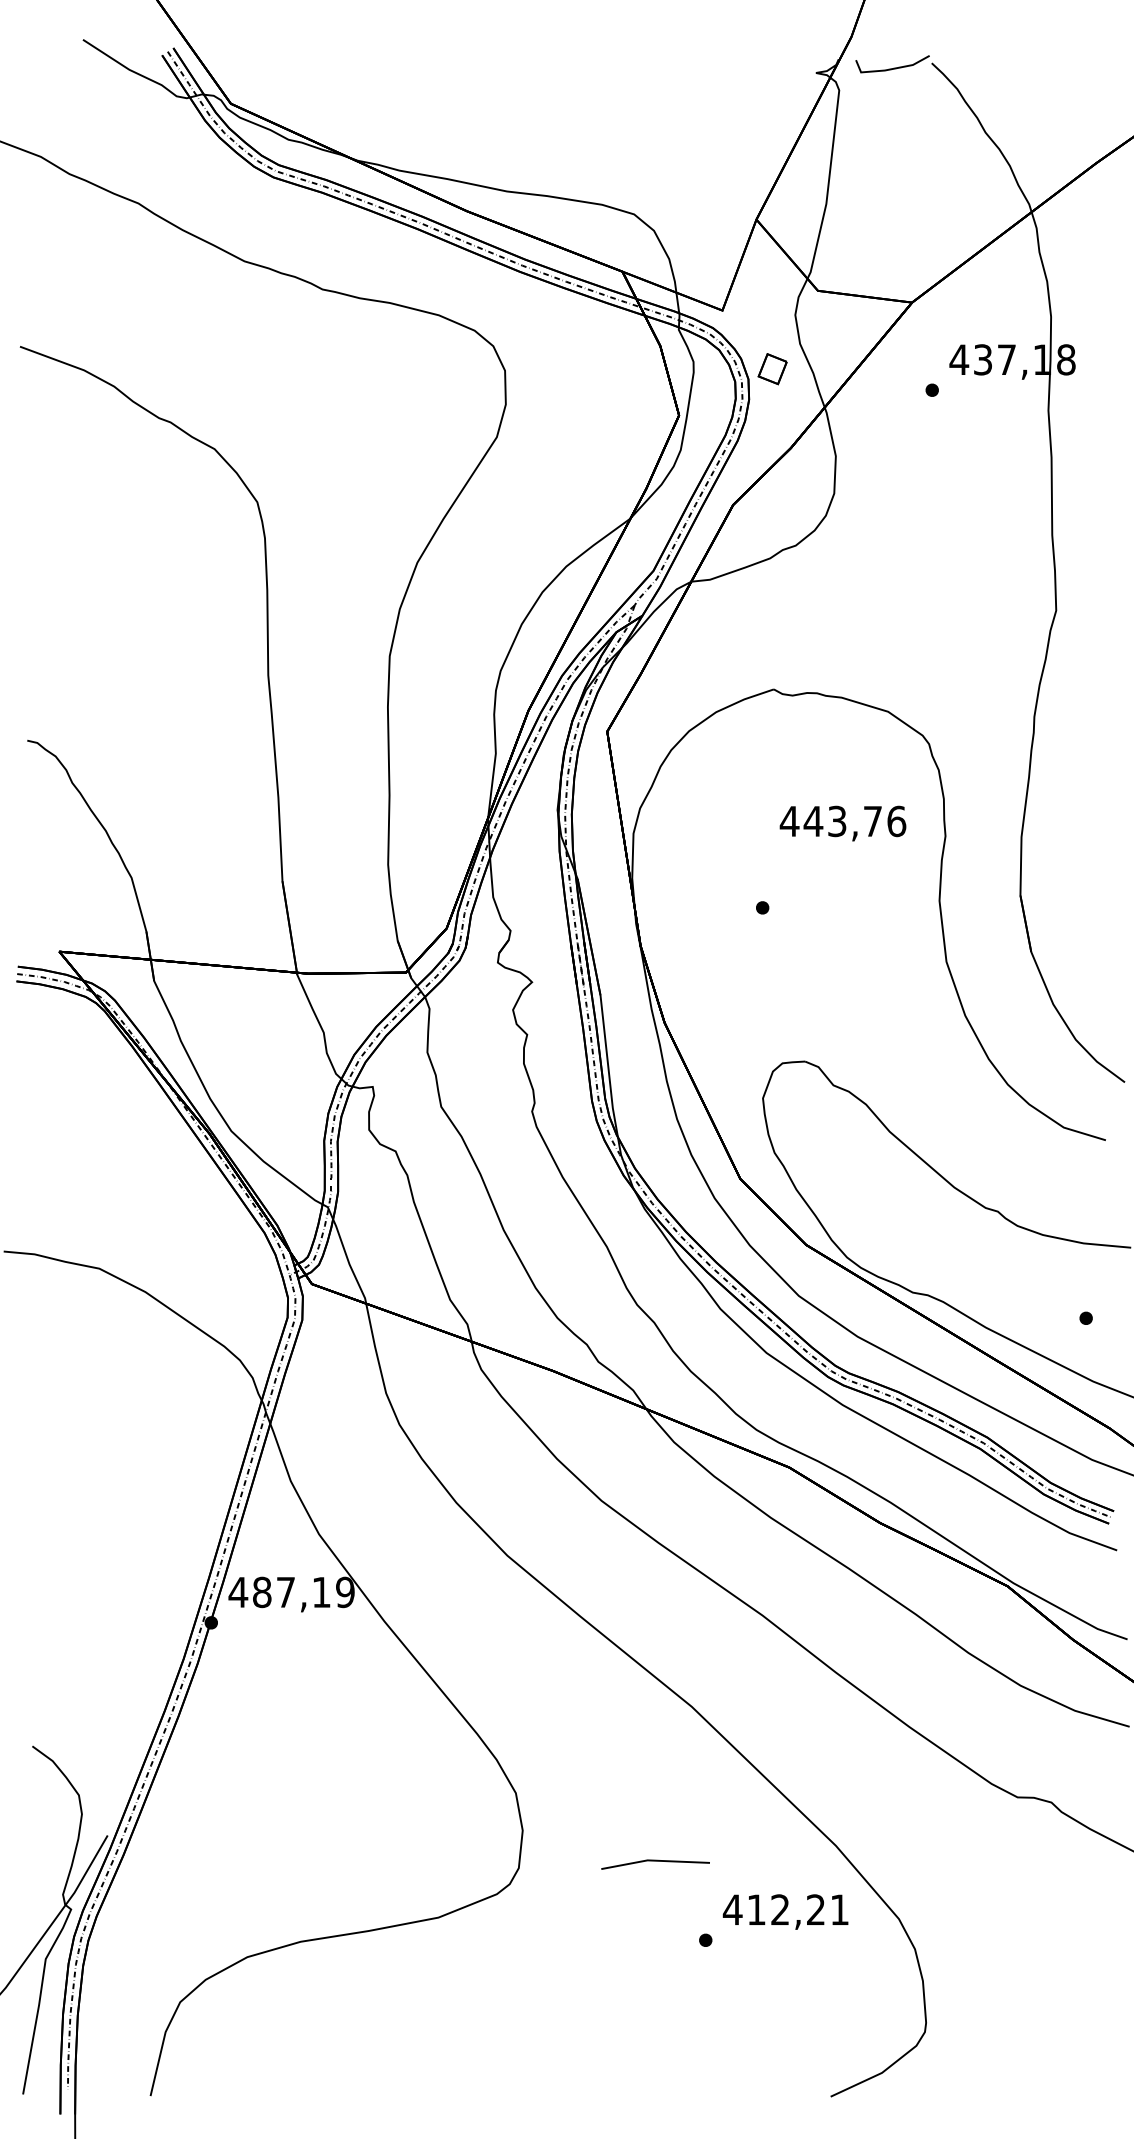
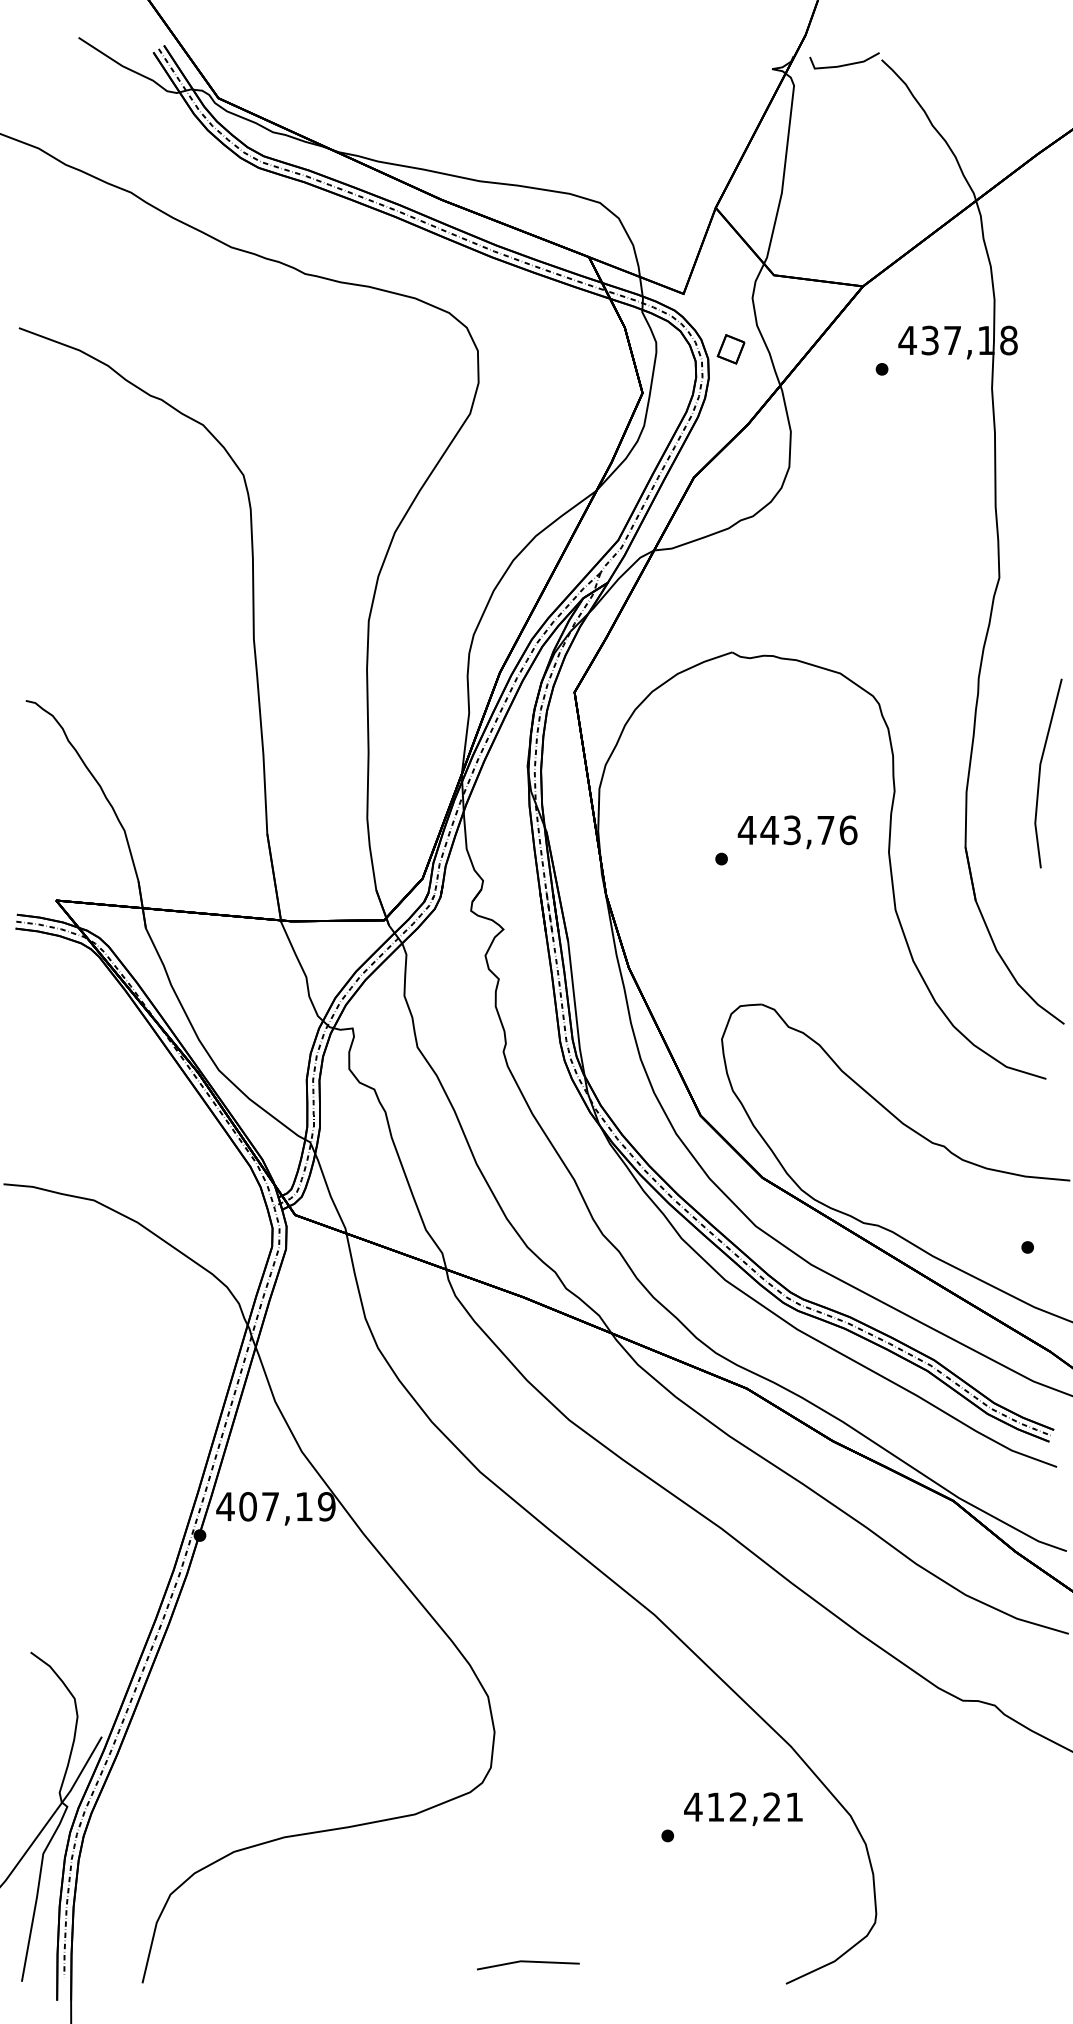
line: (1099, 817) -> (1040, 773), added
text: (842, 823) -> (797, 832), moved
text: (261, 1592) -> (247, 1506), 487,19 -> 407,19
line: (655, 1861) -> (528, 1962), moved

